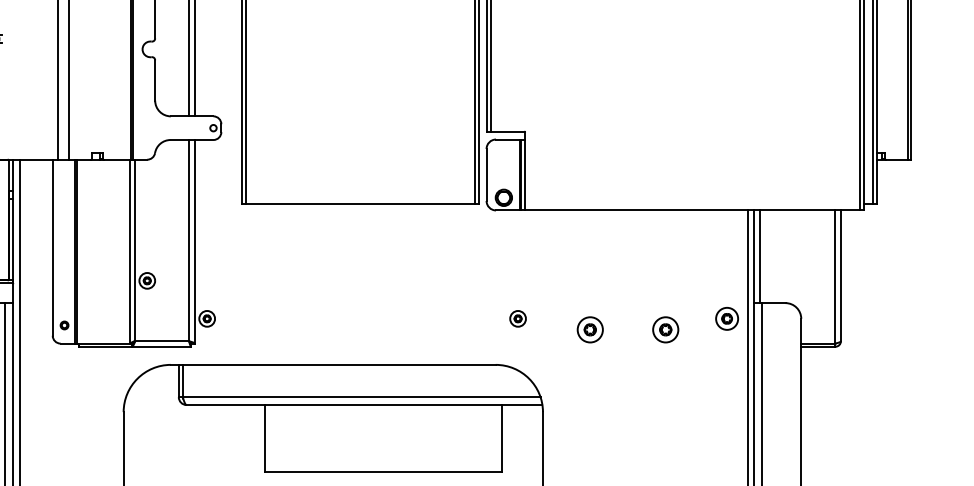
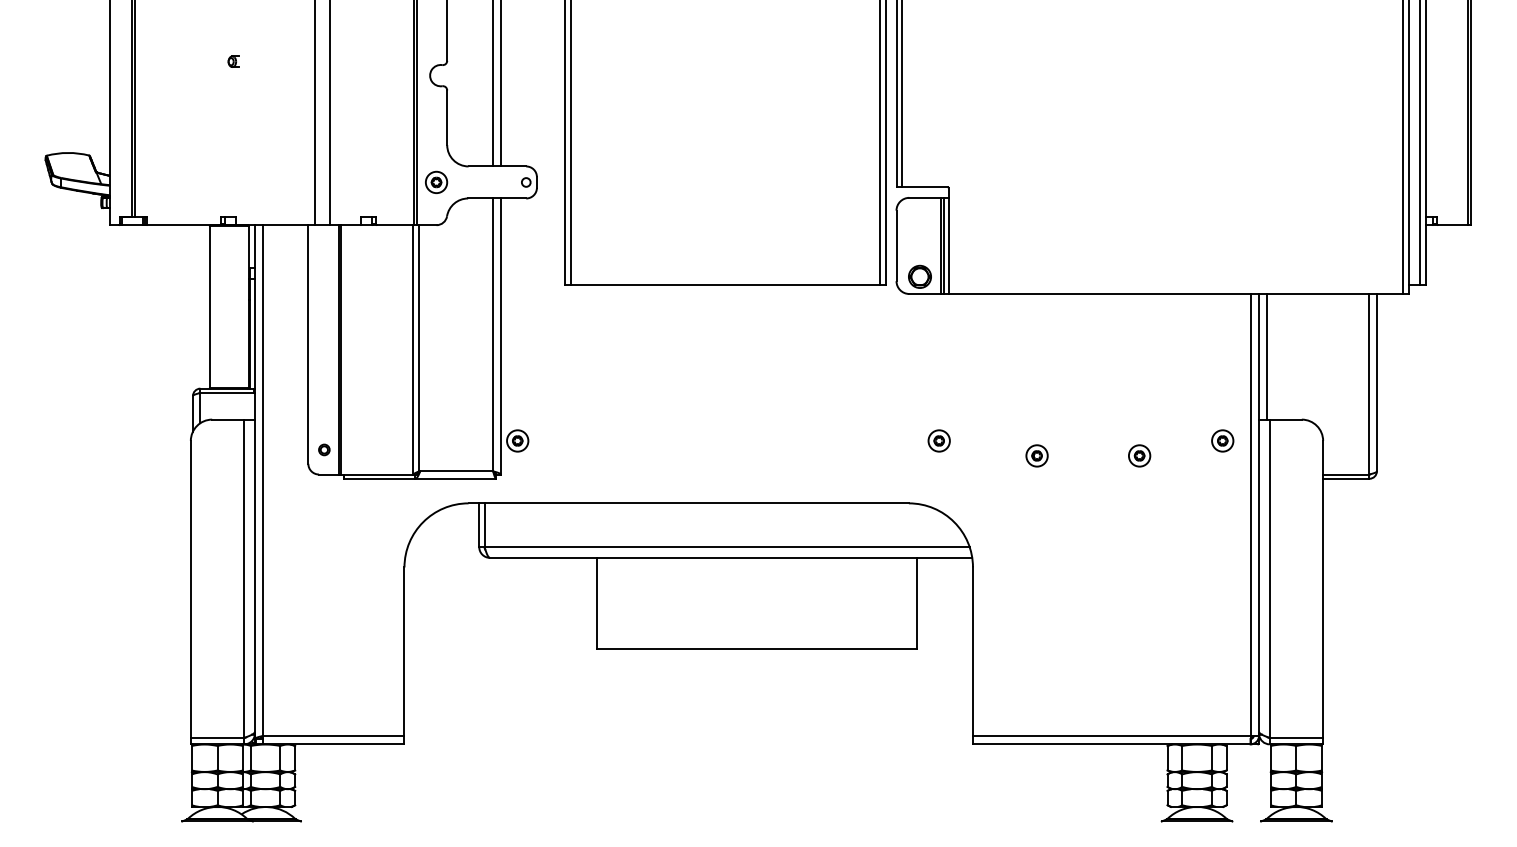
part: (147, 280) -> (436, 181), moved
part: (727, 318) -> (1222, 440), size x0.71
part: (589, 329) -> (1036, 455), size x0.62
part: (665, 329) -> (1139, 455), size x0.62

